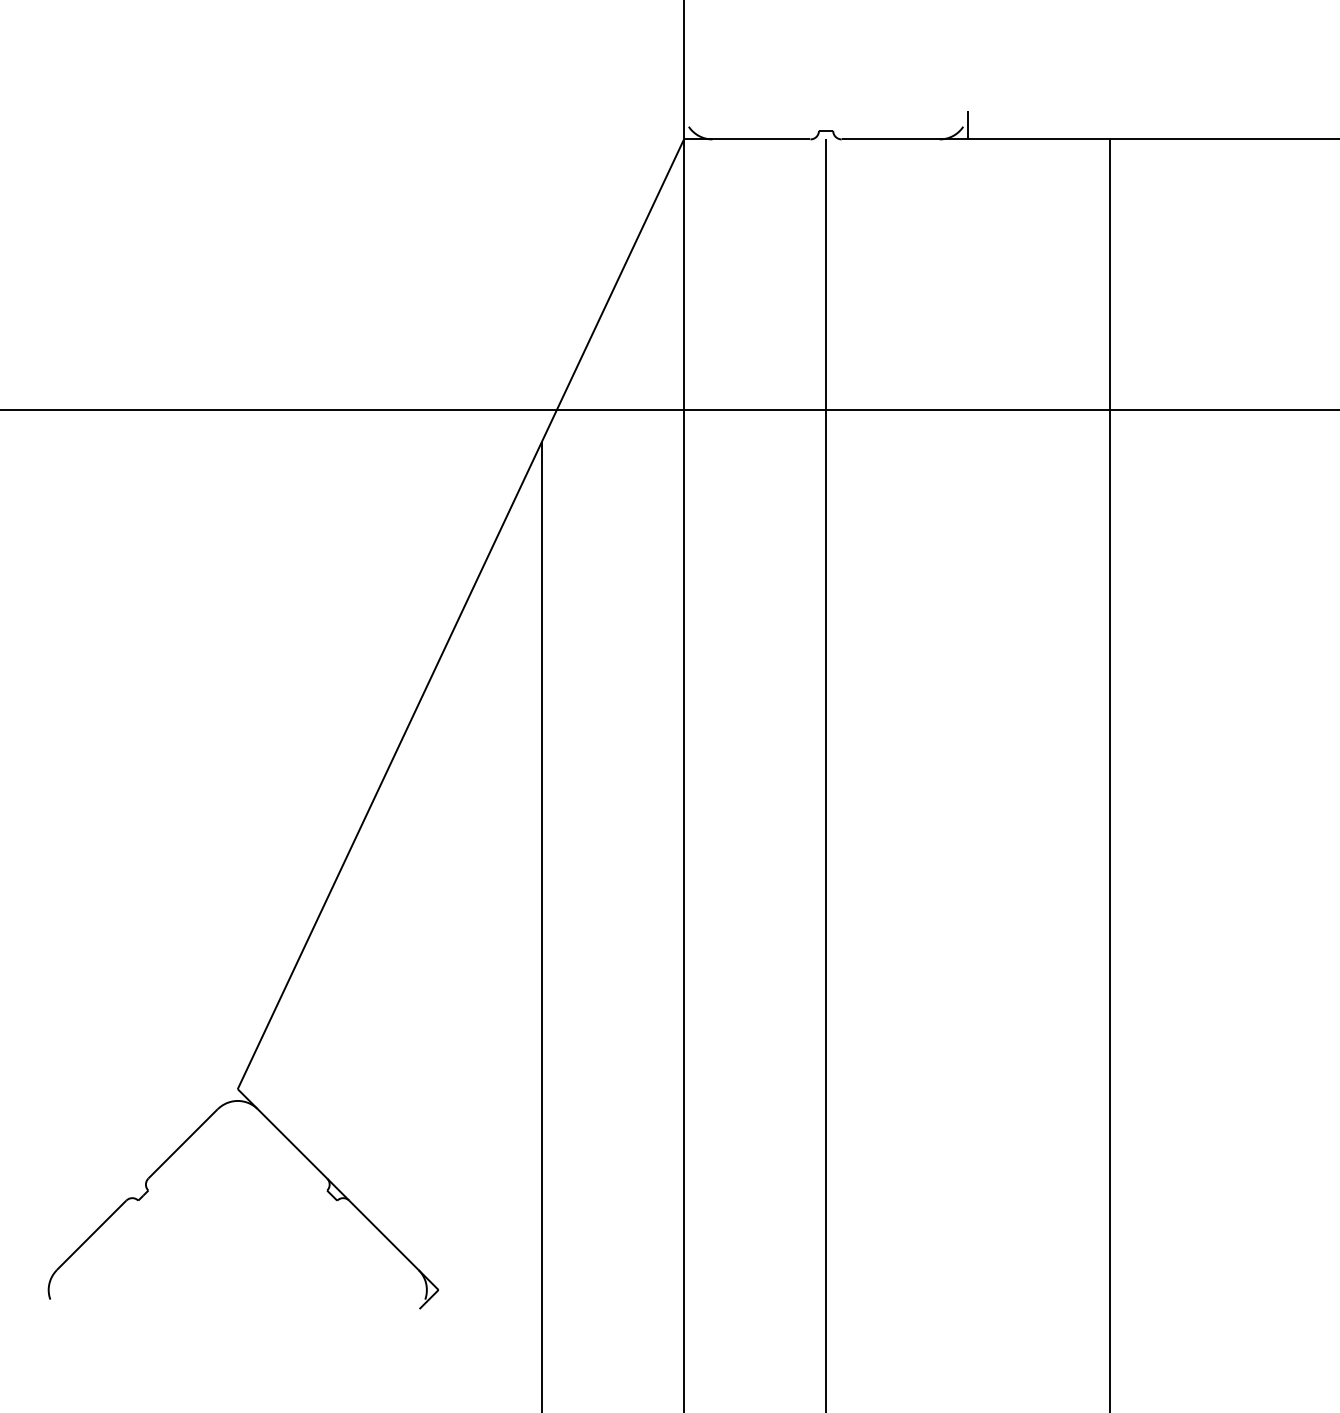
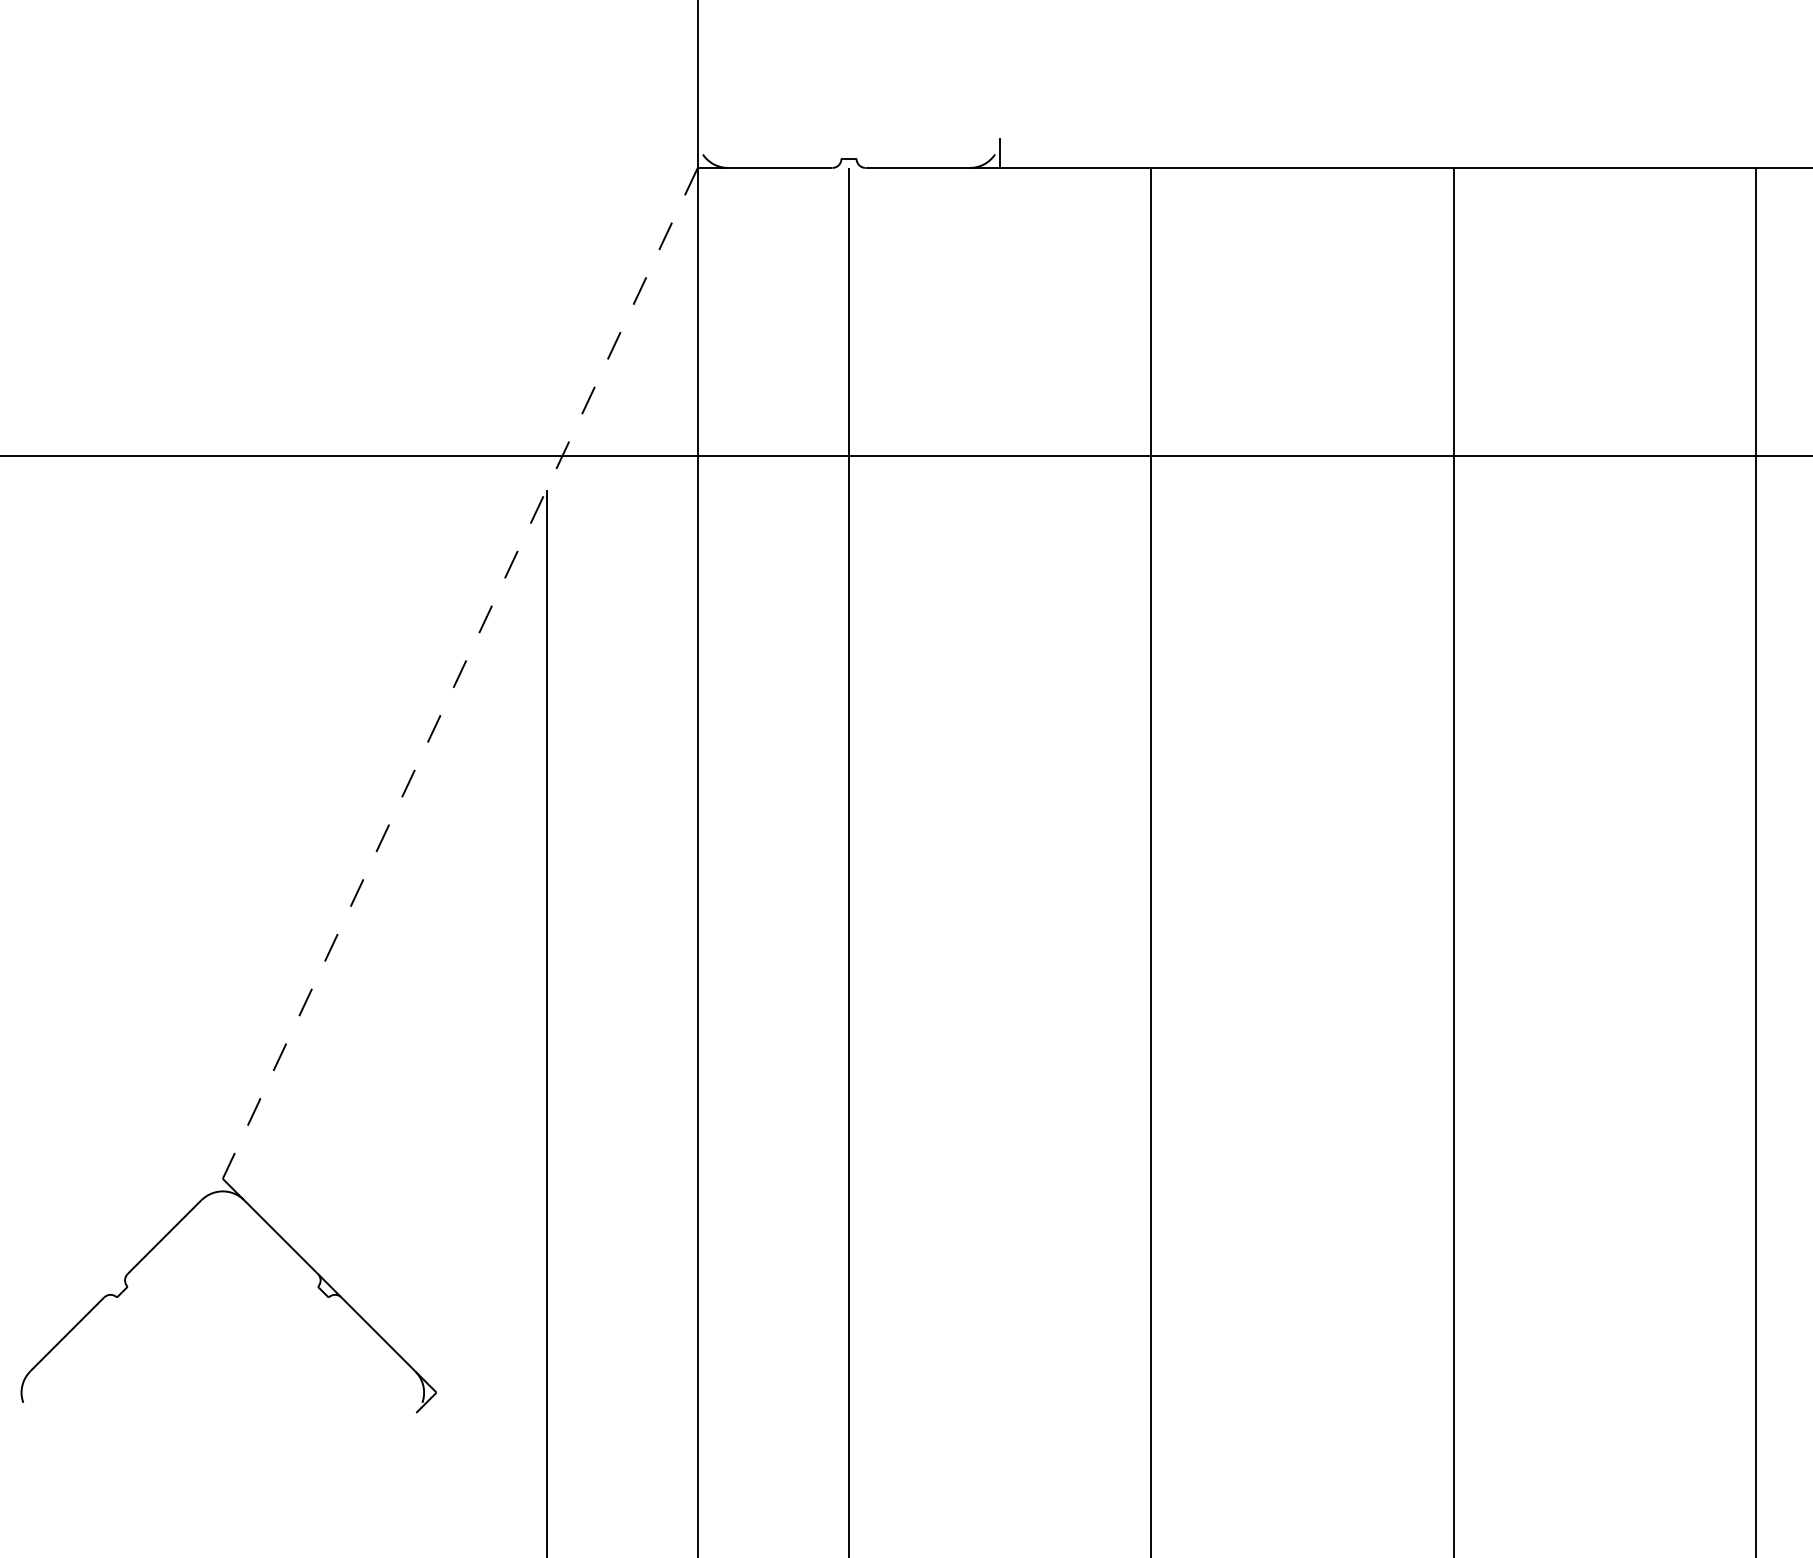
line: (461, 614) -> (460, 673), solid -> dashed

